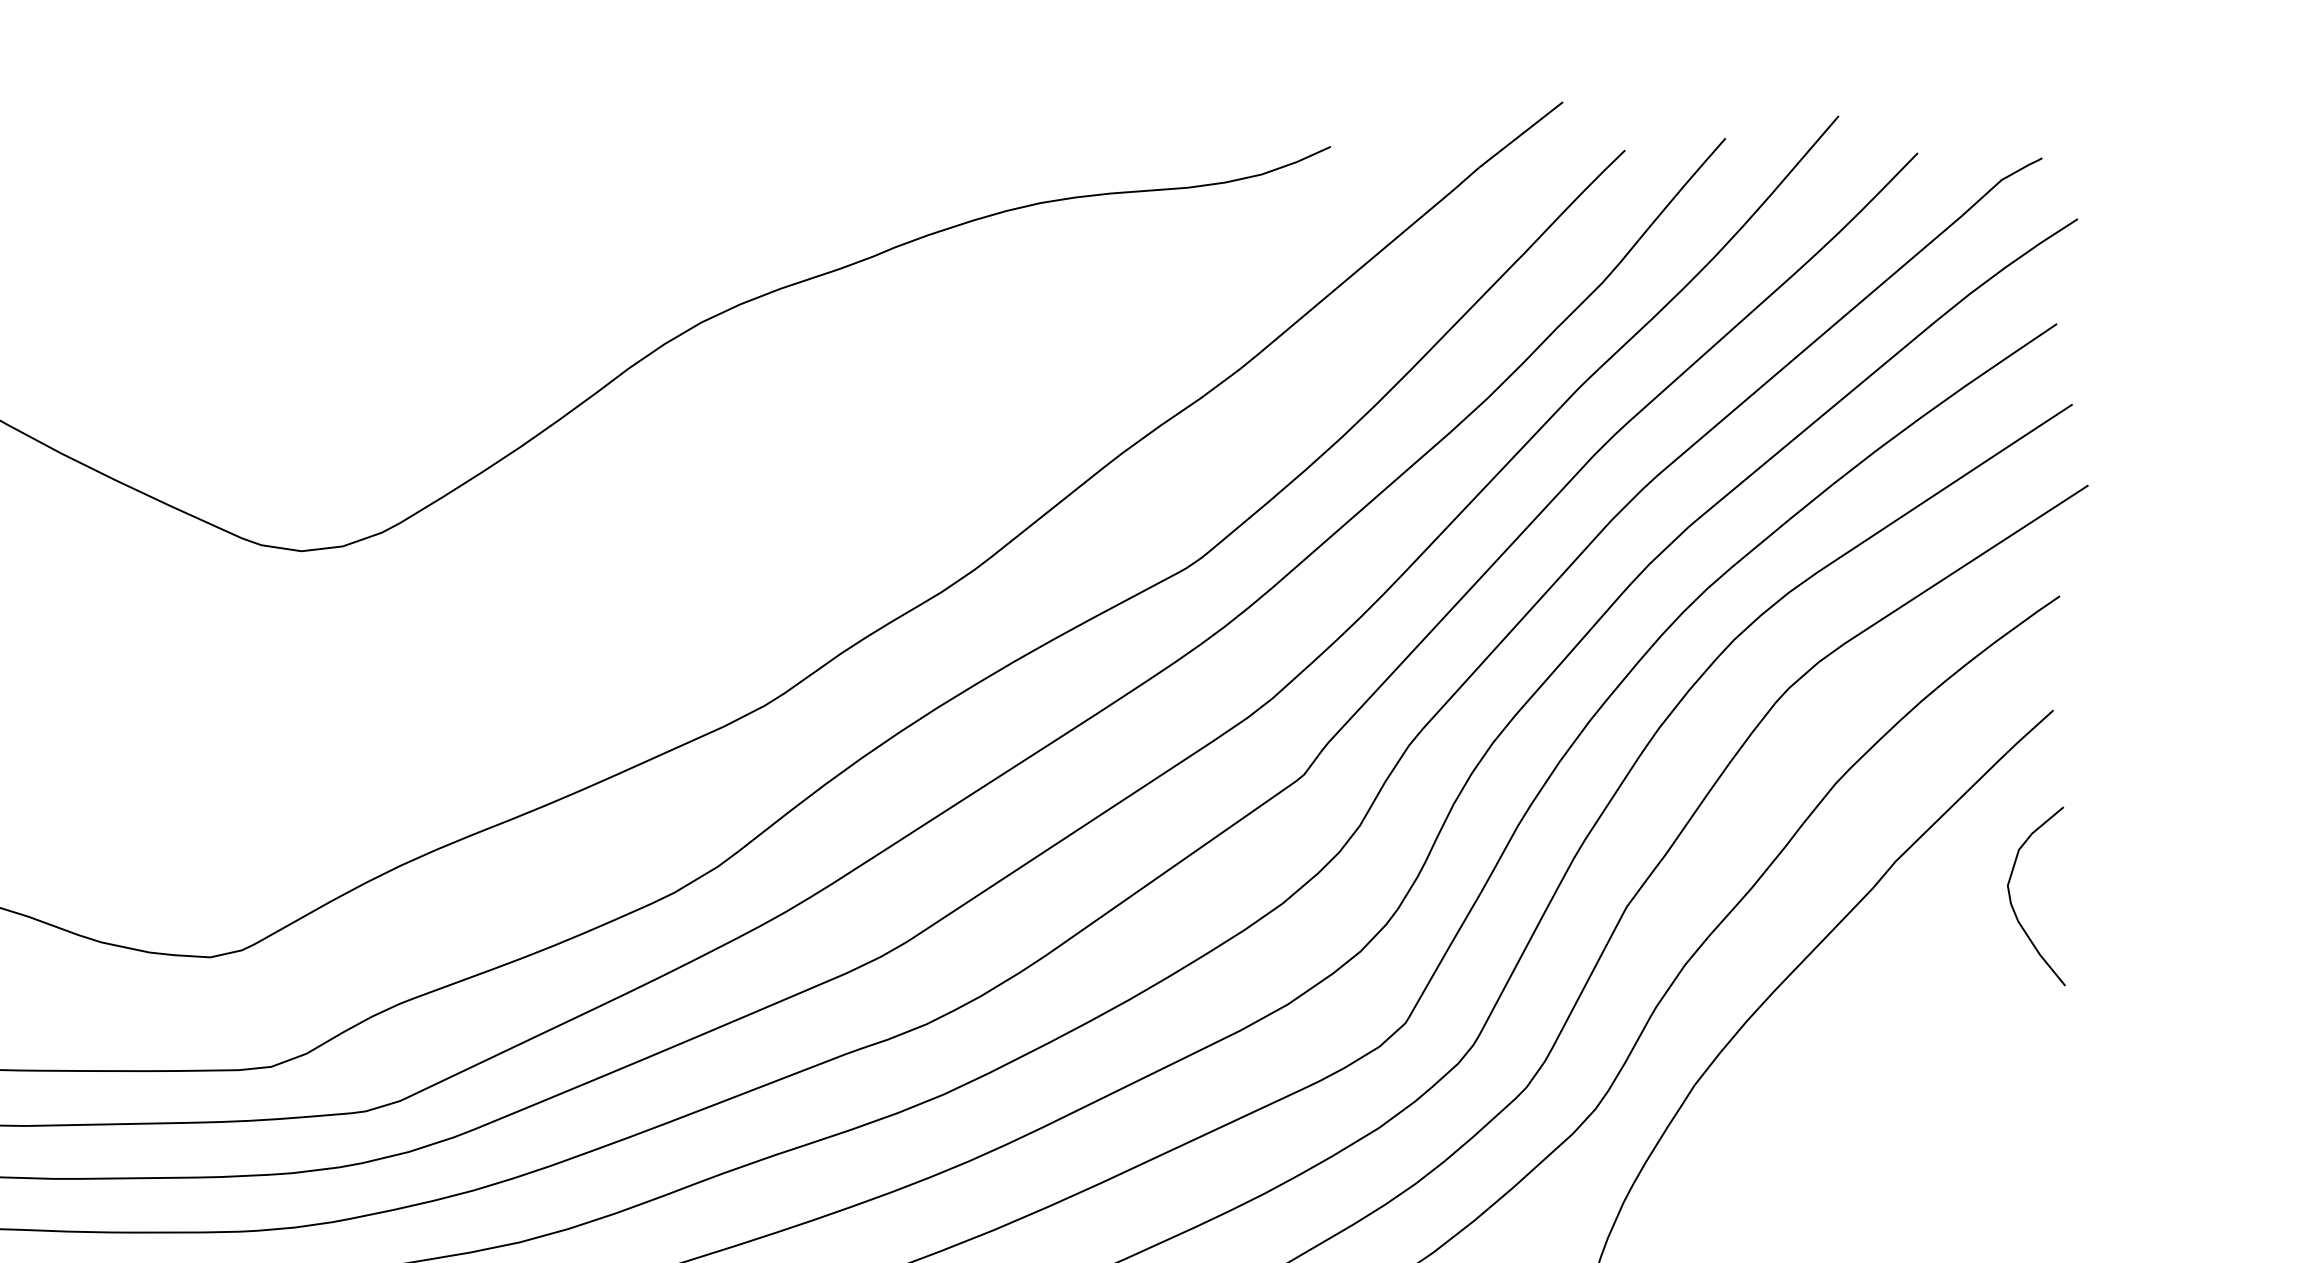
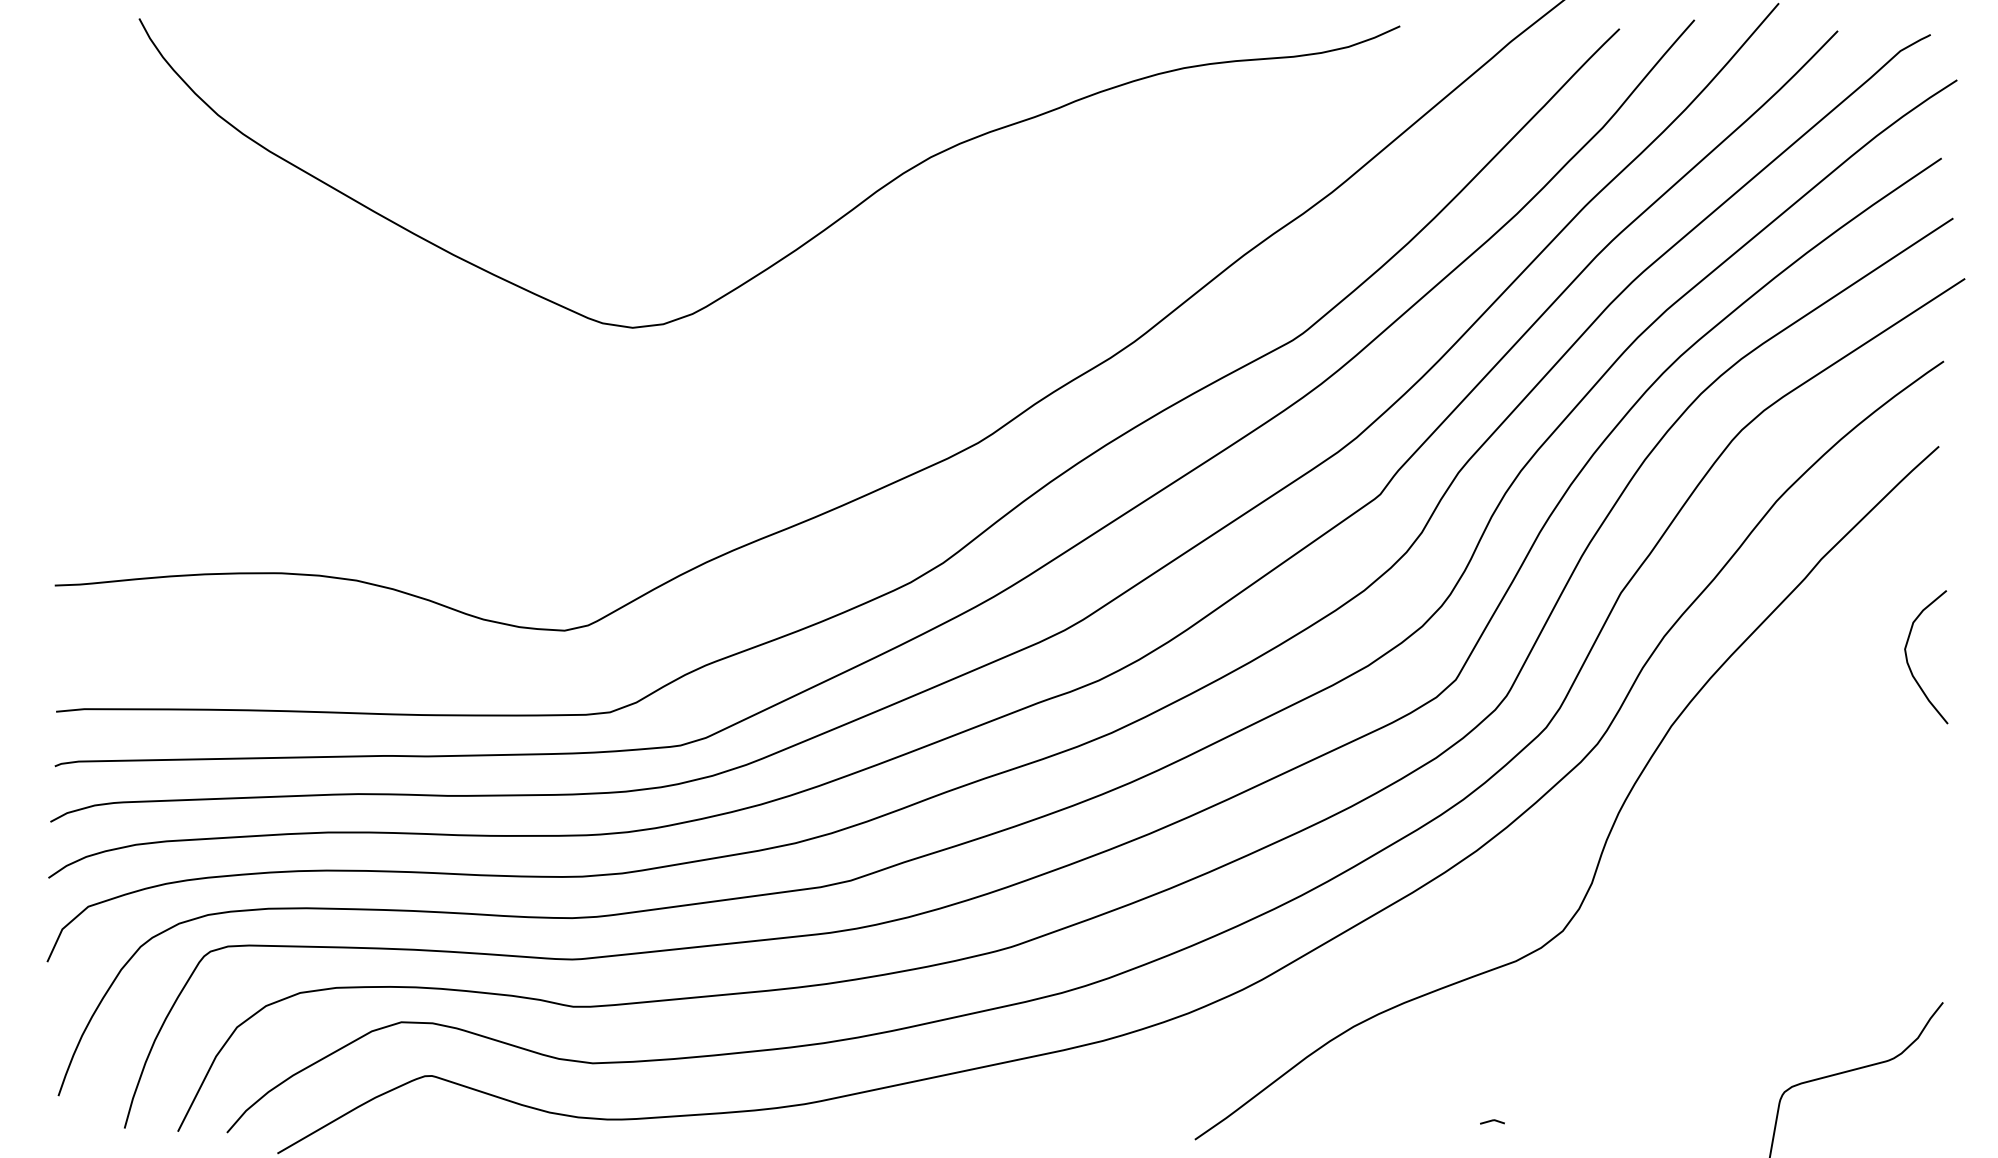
curve: (2013, 906) -> (1909, 664), moved

